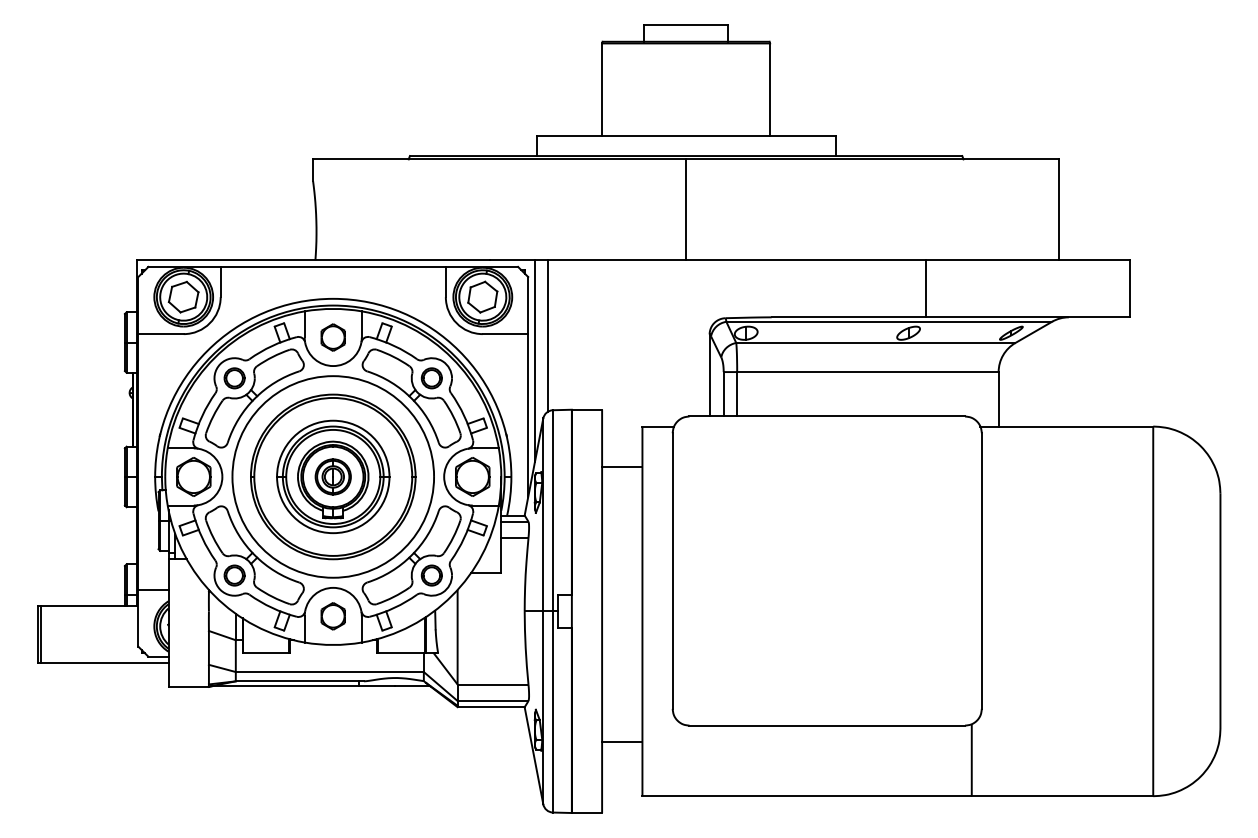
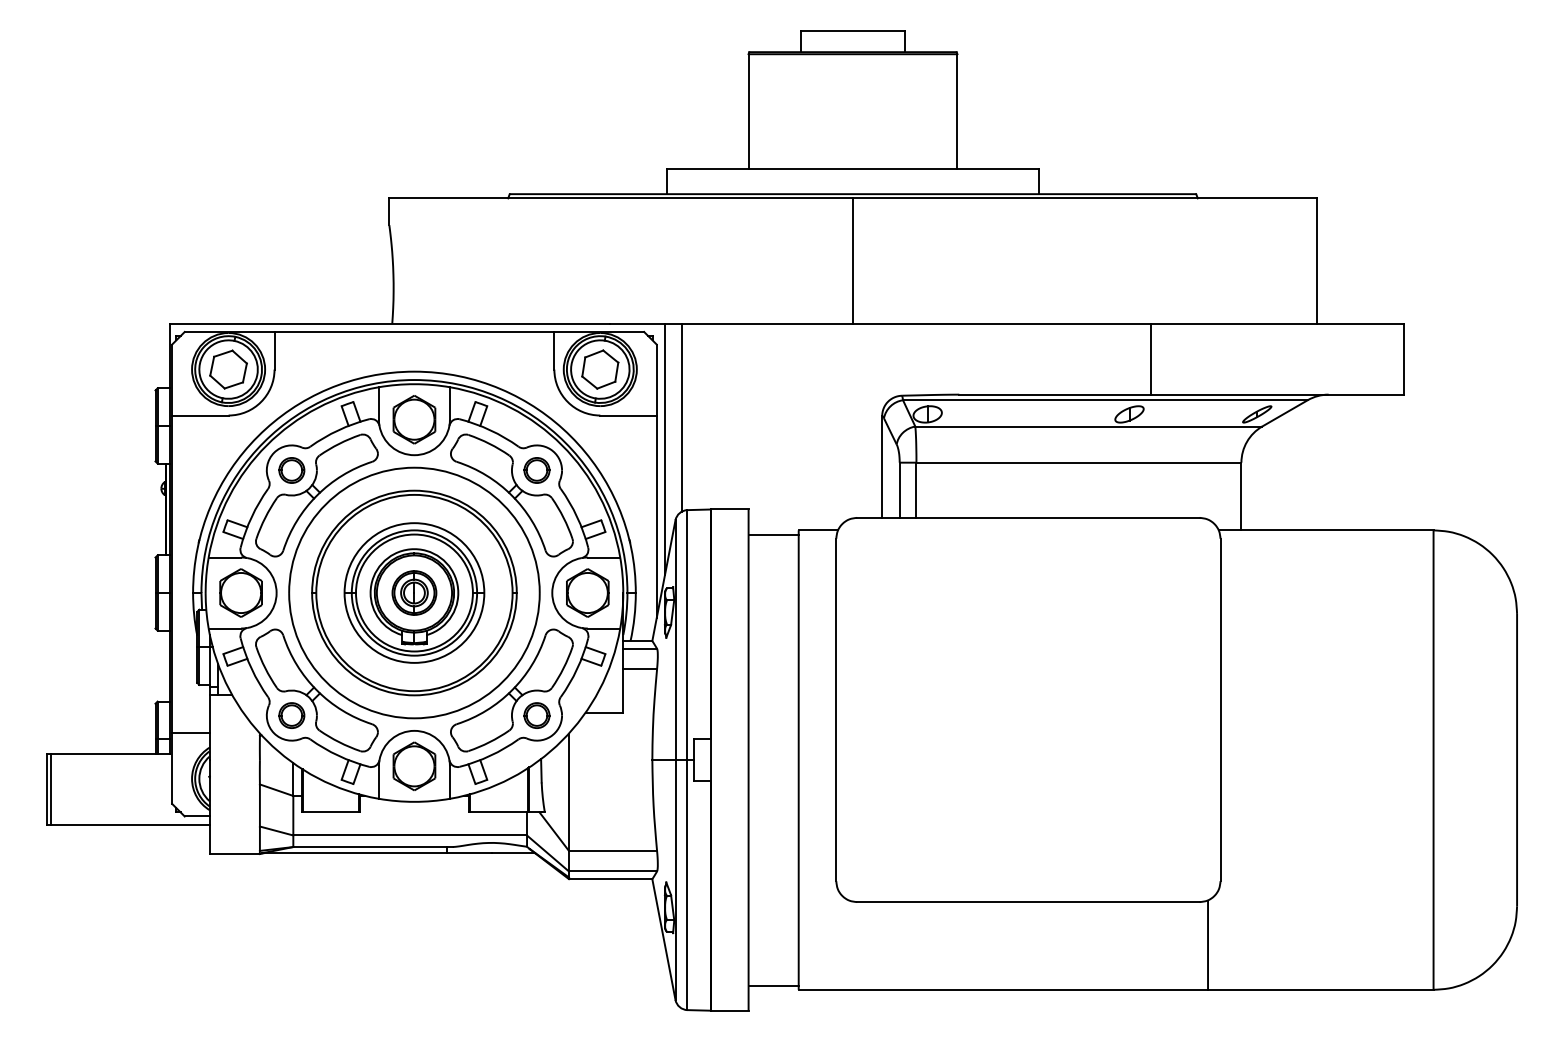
part: (333, 337) -> (414, 419), size x1.43
line: (622, 466) -> (773, 534), moved
part: (333, 615) -> (414, 765), size x1.43
line: (622, 742) -> (773, 985), moved

